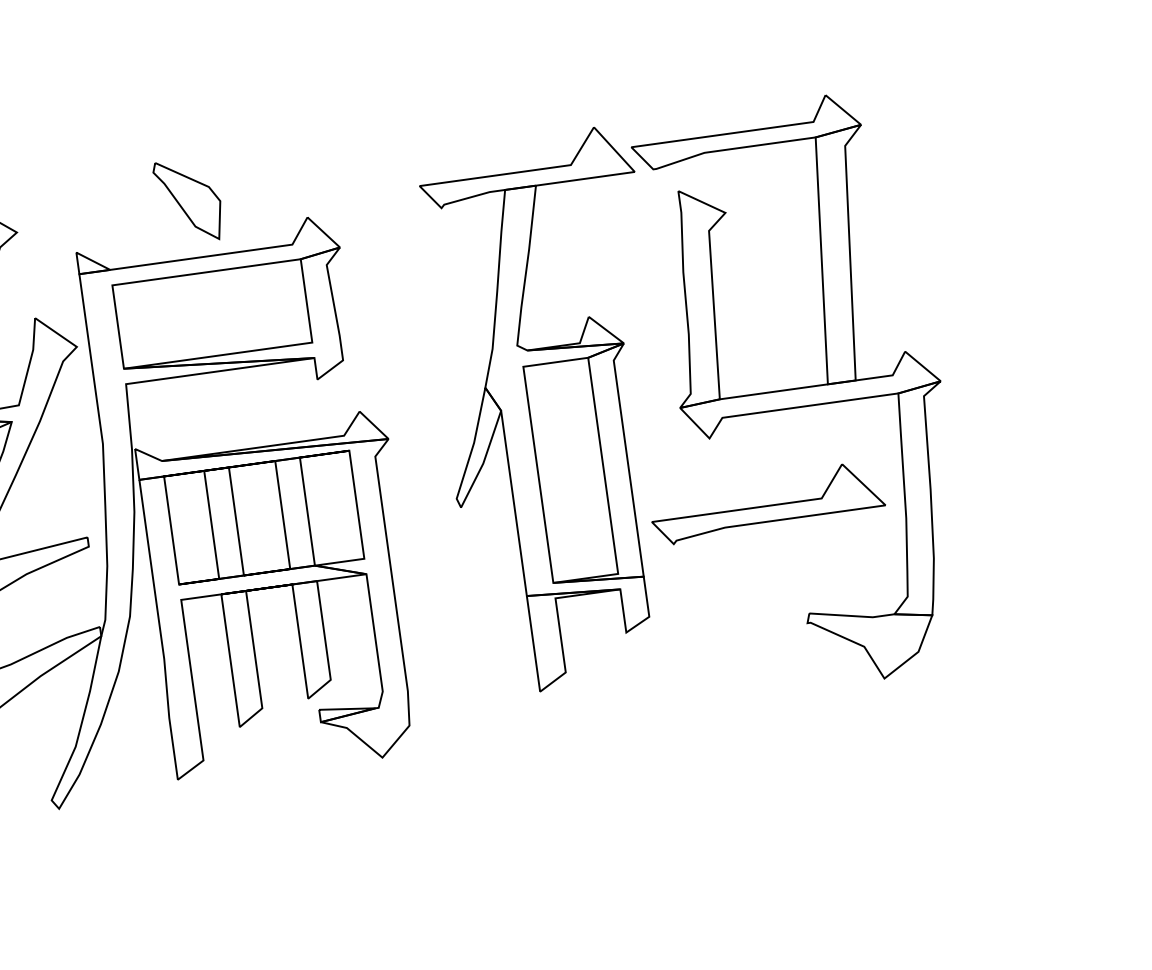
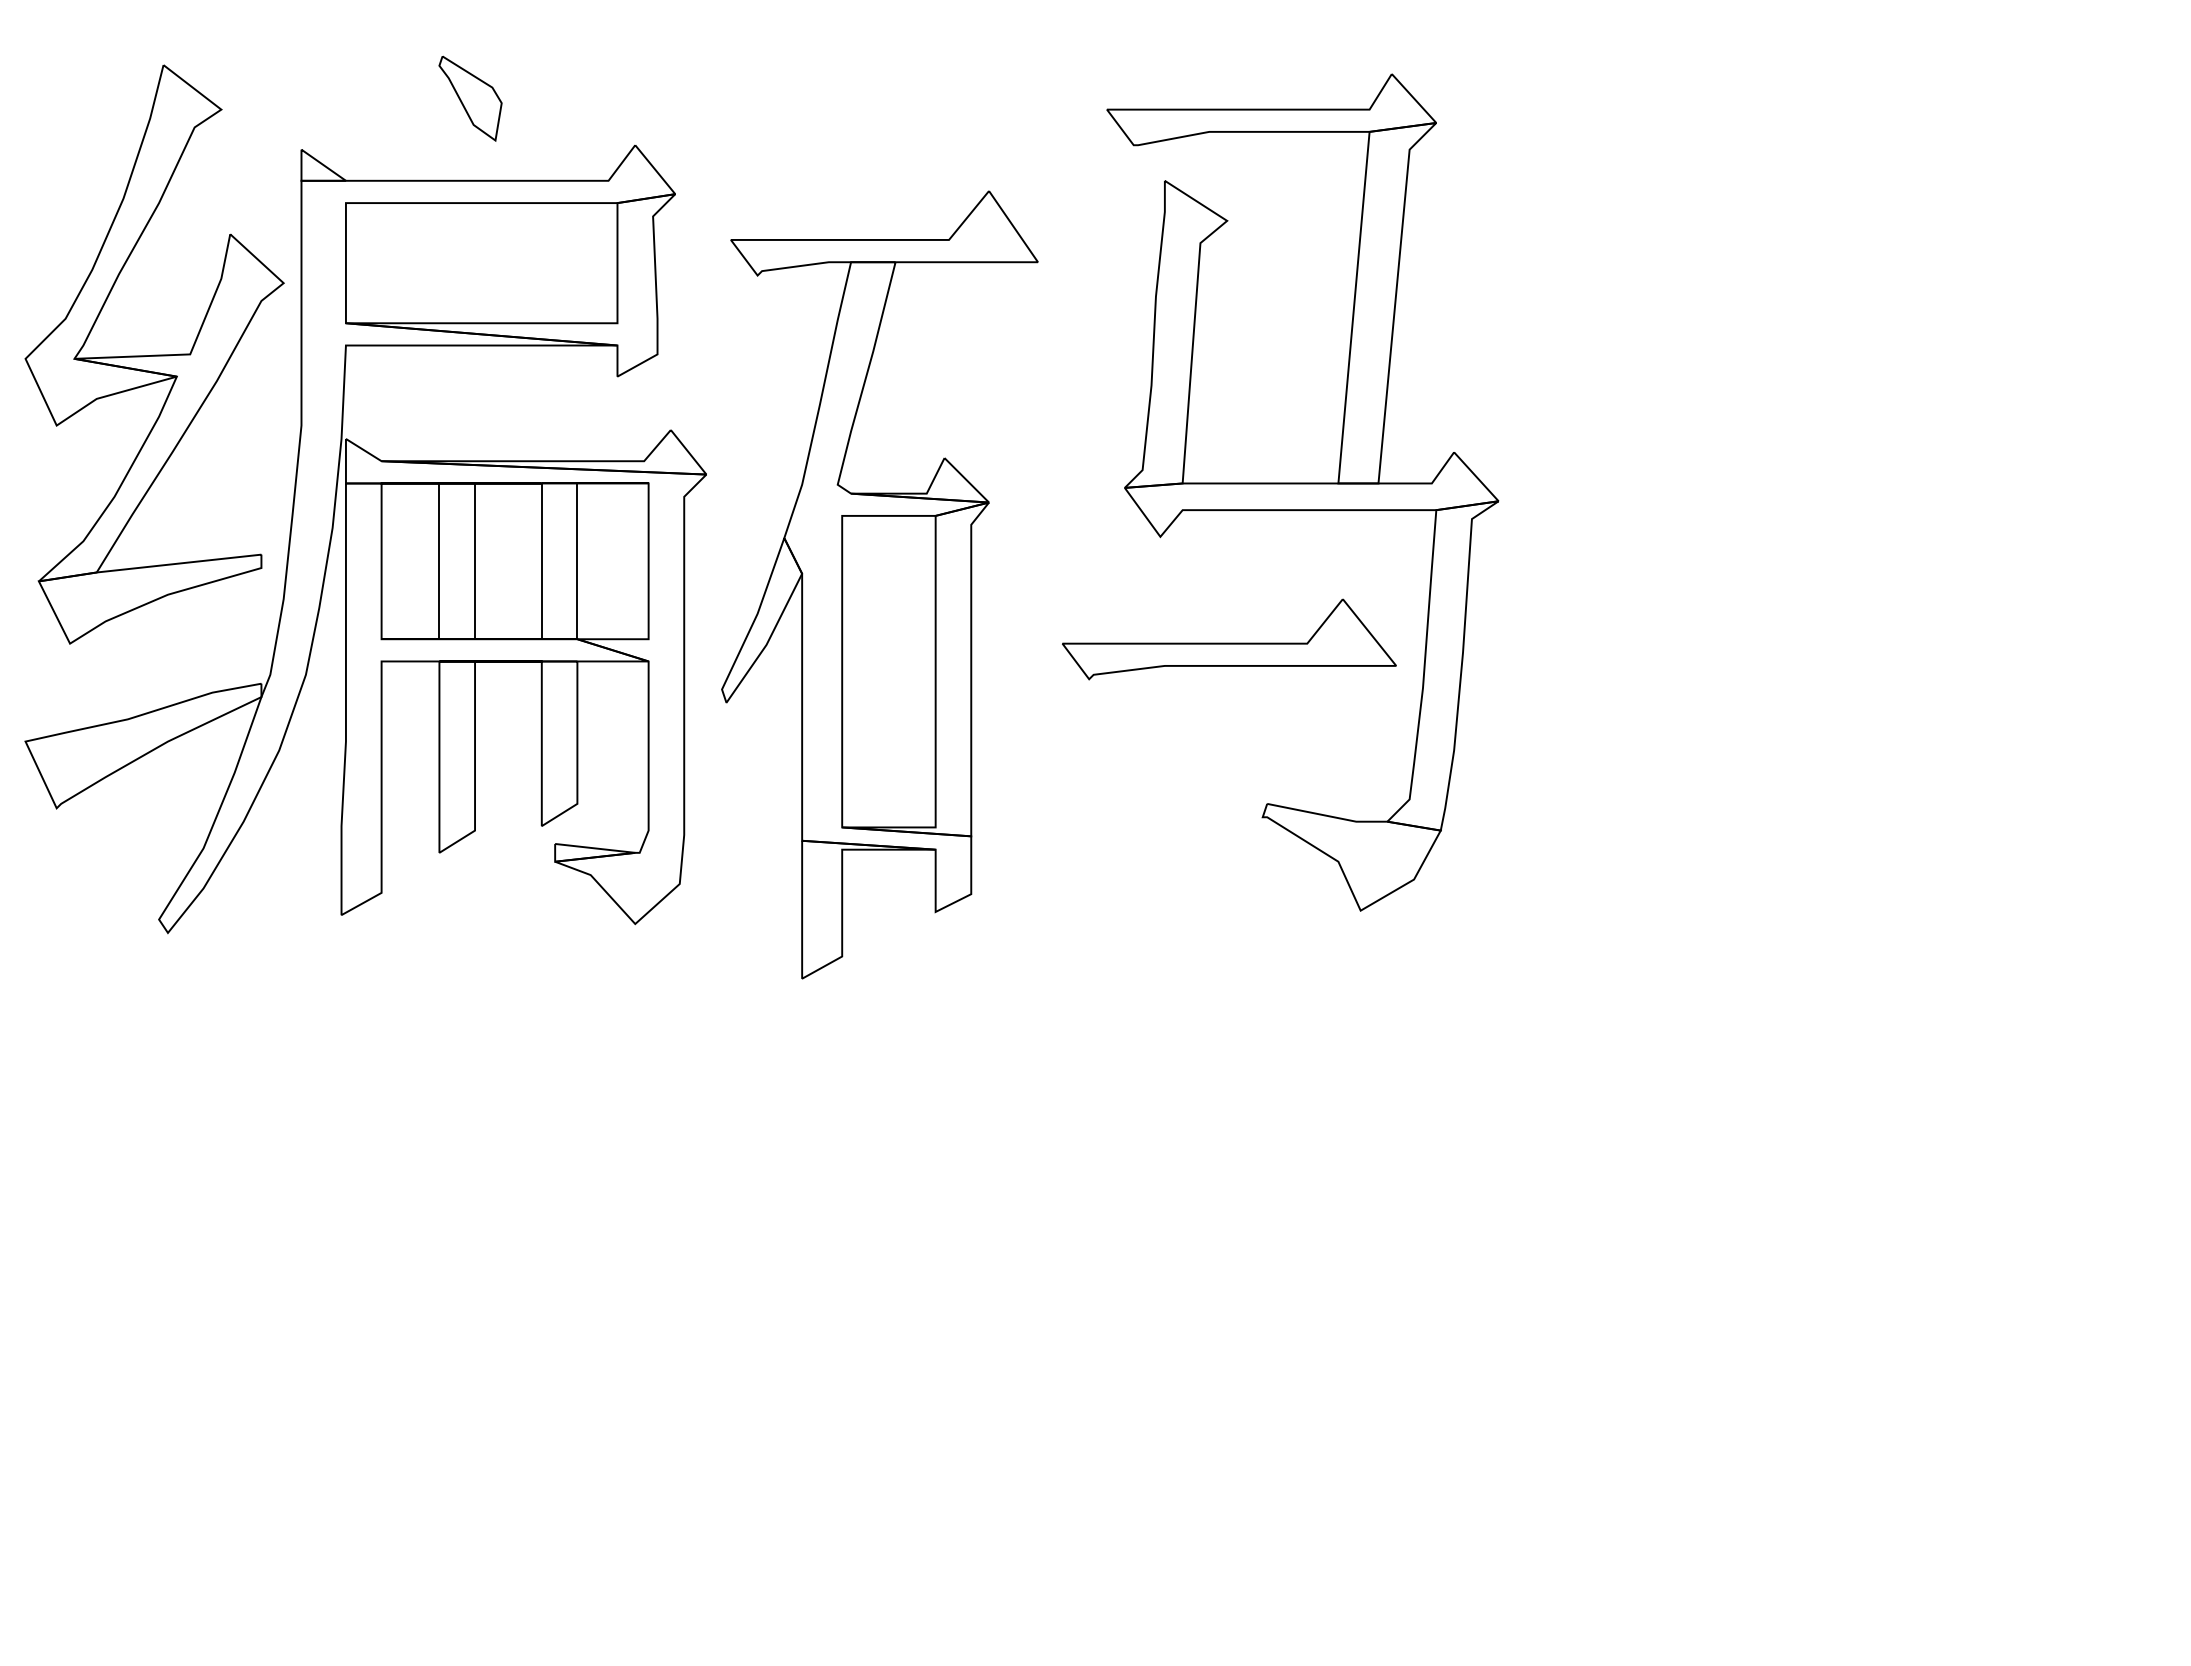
part: (188, 200) -> (470, 98), size x0.7
part: (555, 410) -> (879, 584), moved

